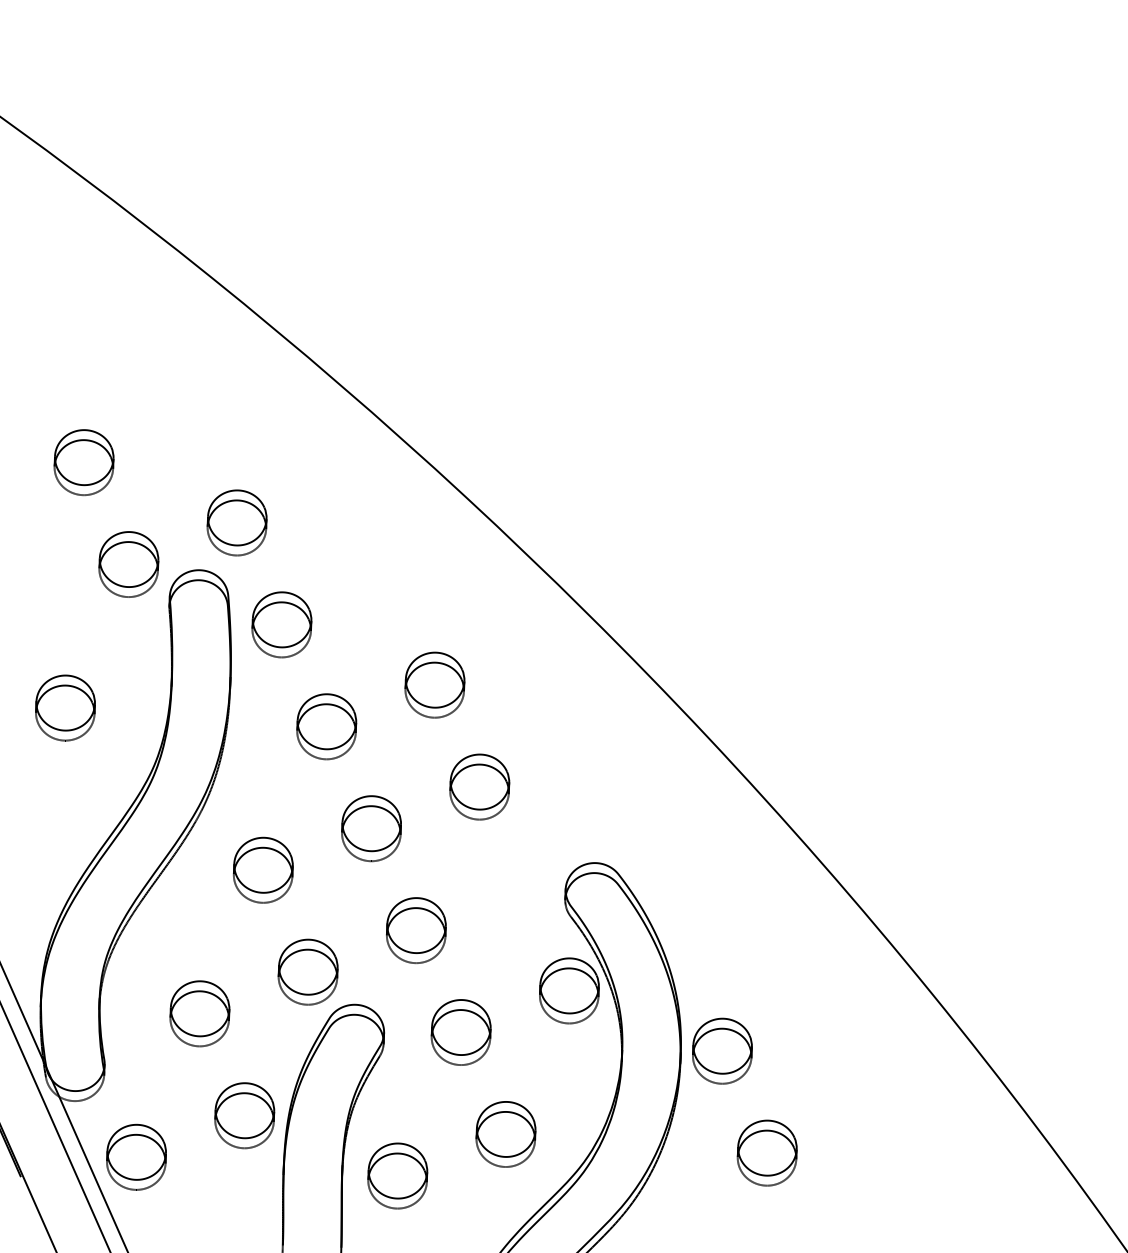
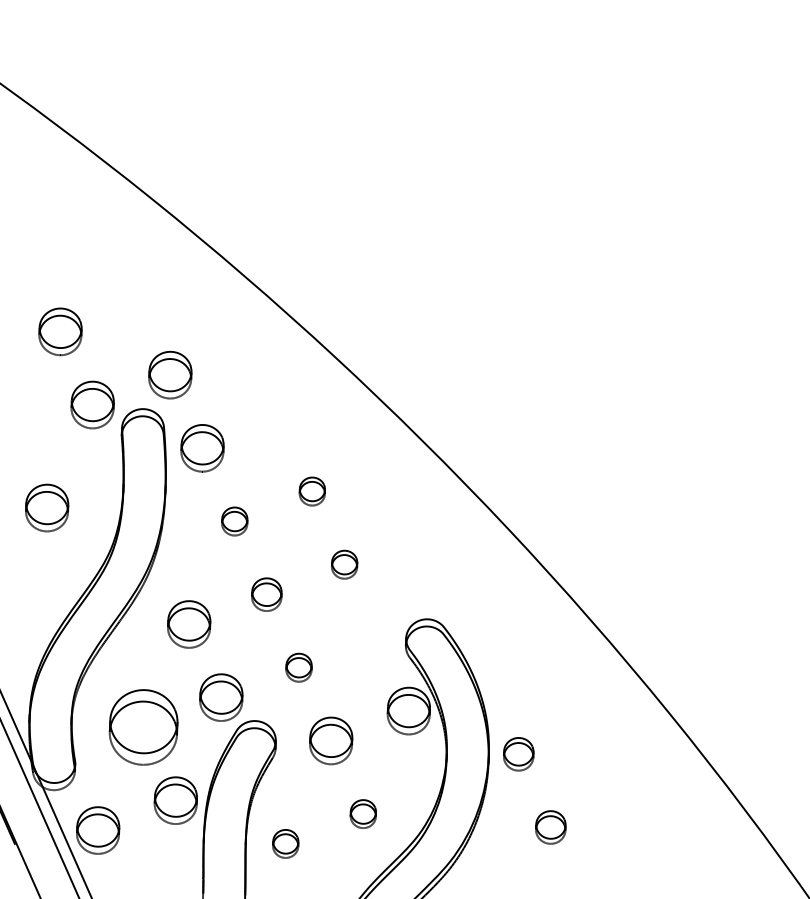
part: (434, 684) -> (312, 491), size x0.6
part: (326, 726) -> (234, 521), size x0.6
part: (479, 786) -> (344, 564), size x0.6
part: (371, 828) -> (266, 594), size x0.7
part: (416, 930) -> (299, 667), size x0.6
part: (199, 1013) -> (143, 727), size x1.6
part: (722, 1050) -> (518, 753), size x0.7
part: (505, 1134) -> (363, 814), size x0.6
part: (766, 1152) -> (550, 827), size x0.7
part: (397, 1175) -> (285, 843), size x0.6

